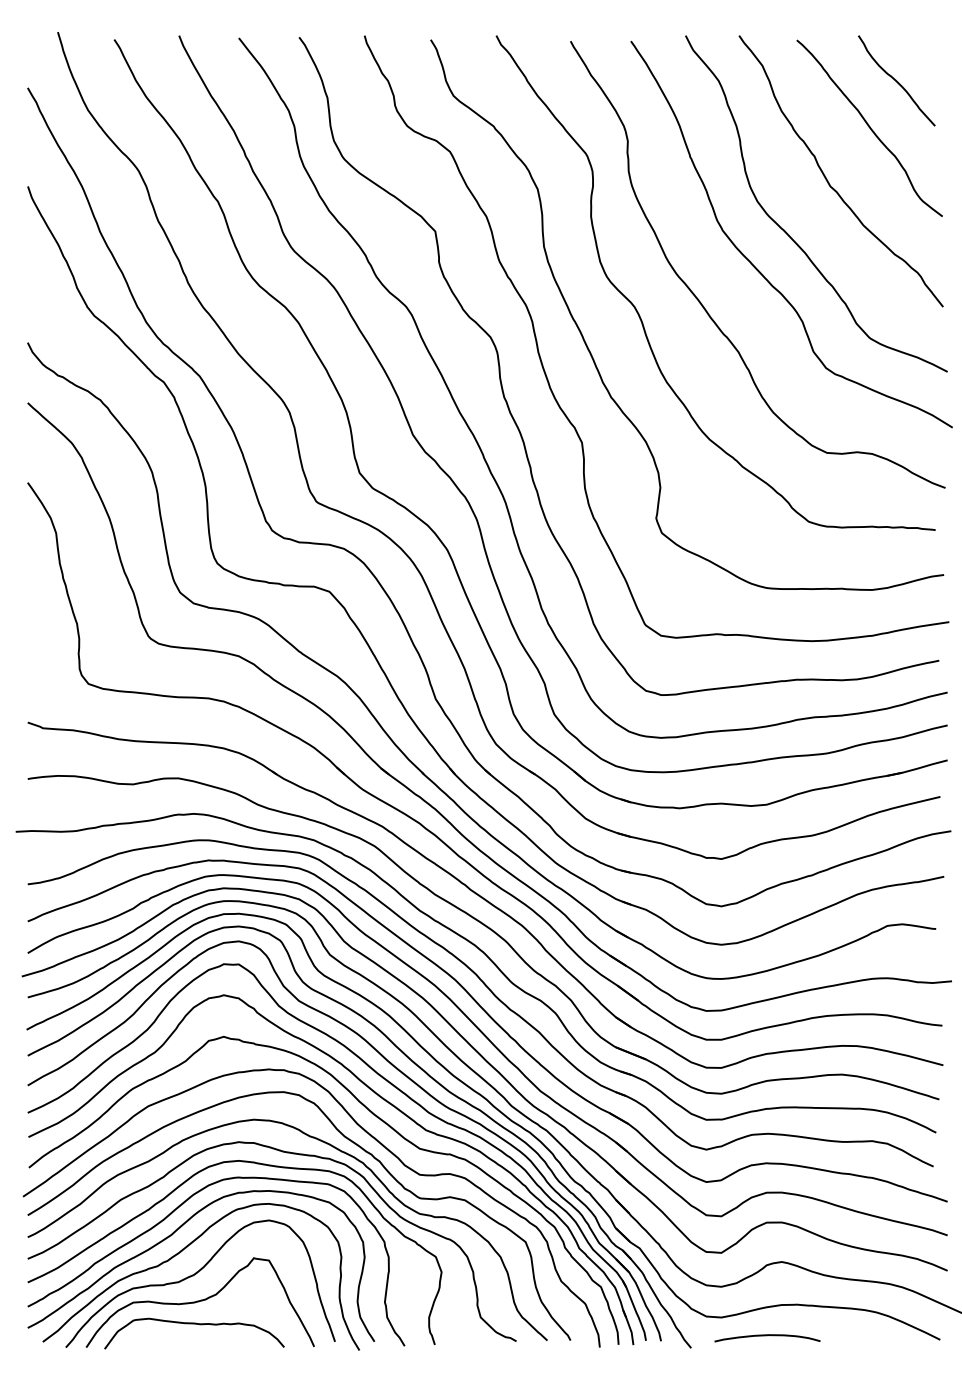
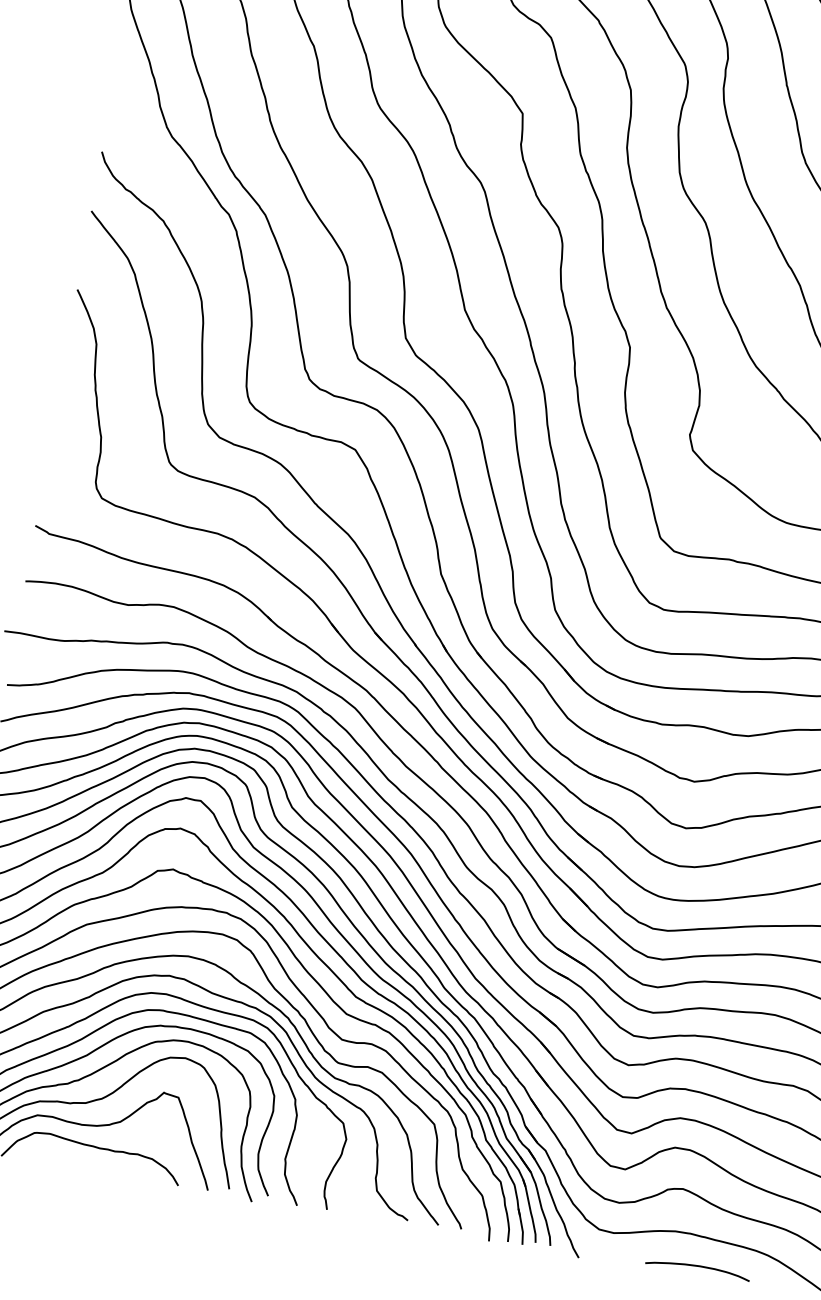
curve: (767, 1336) -> (698, 1267), moved

